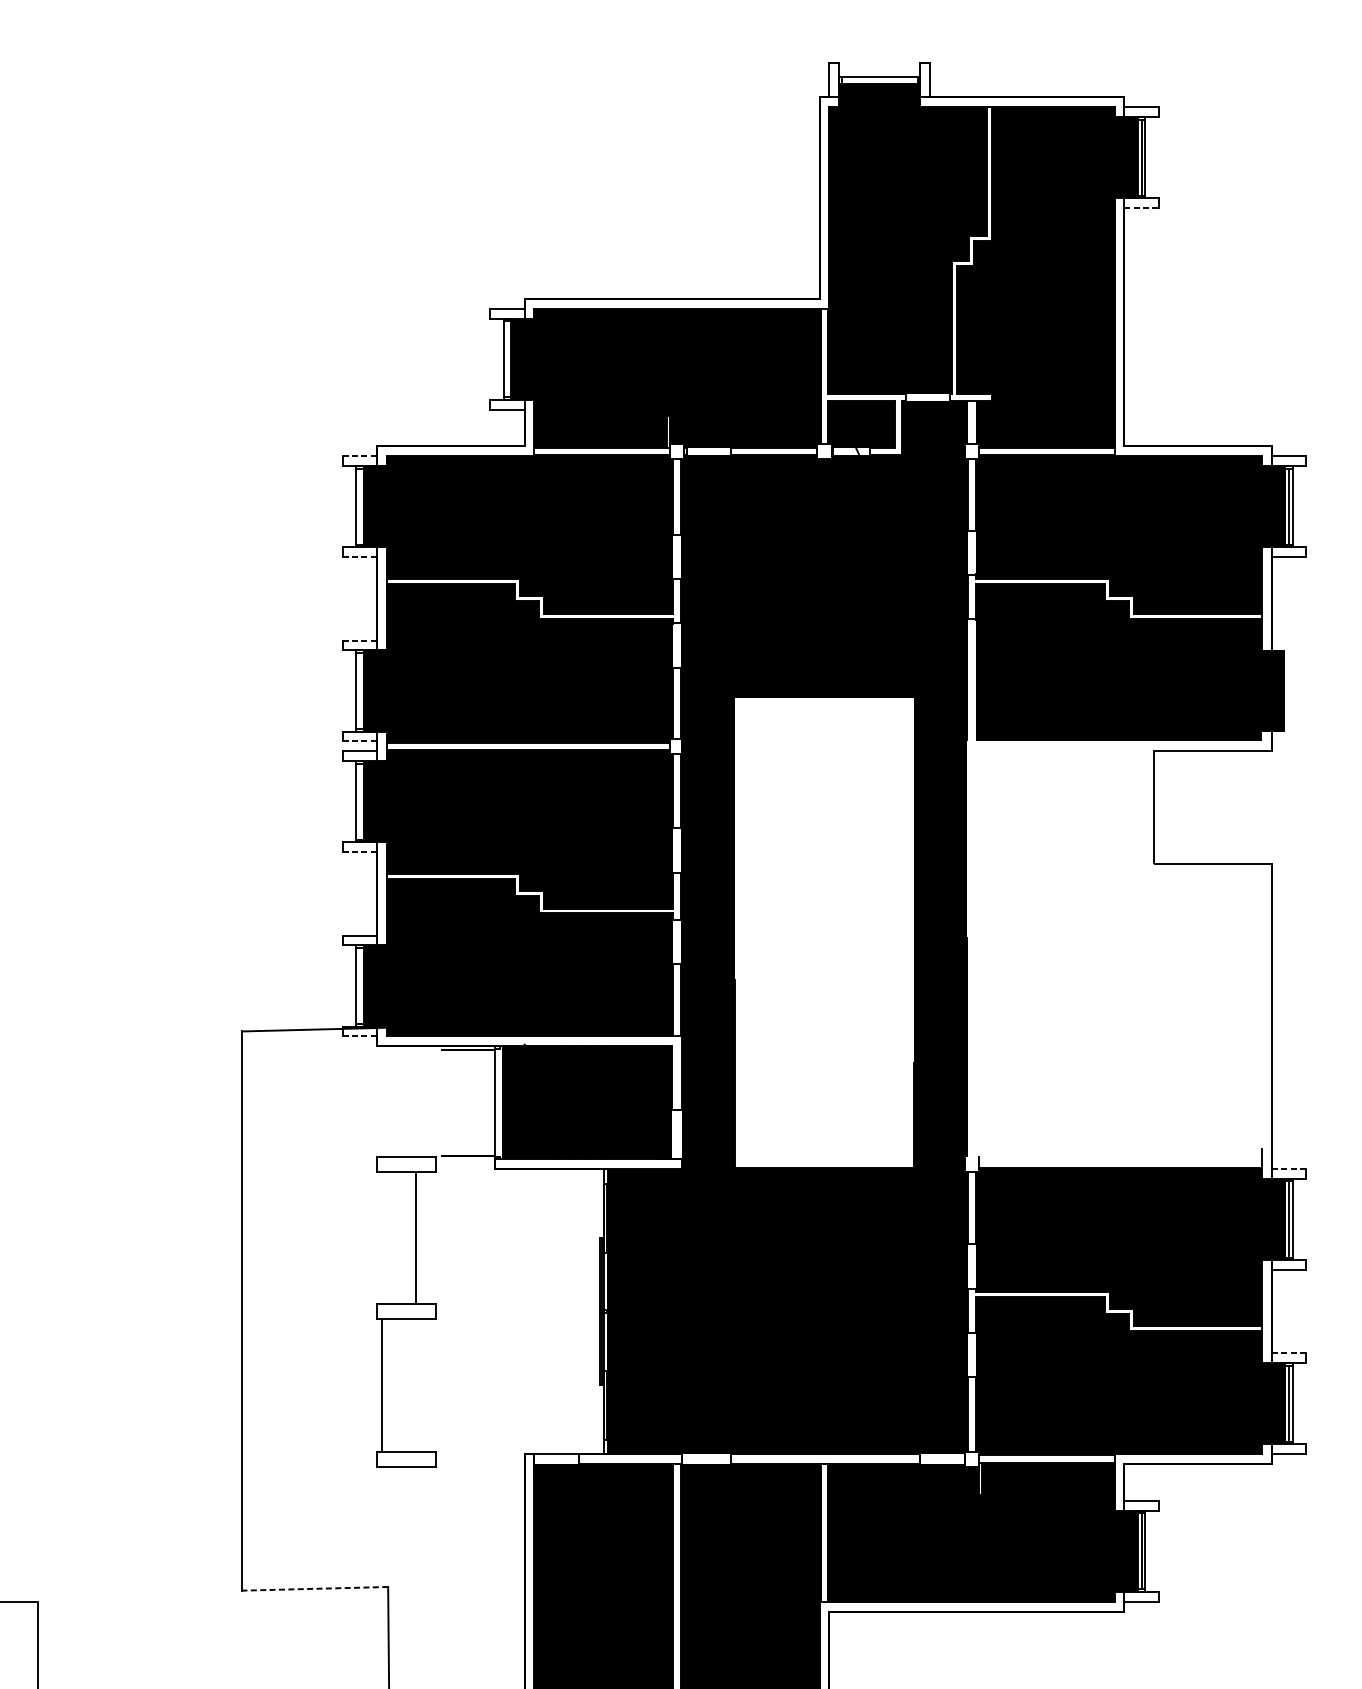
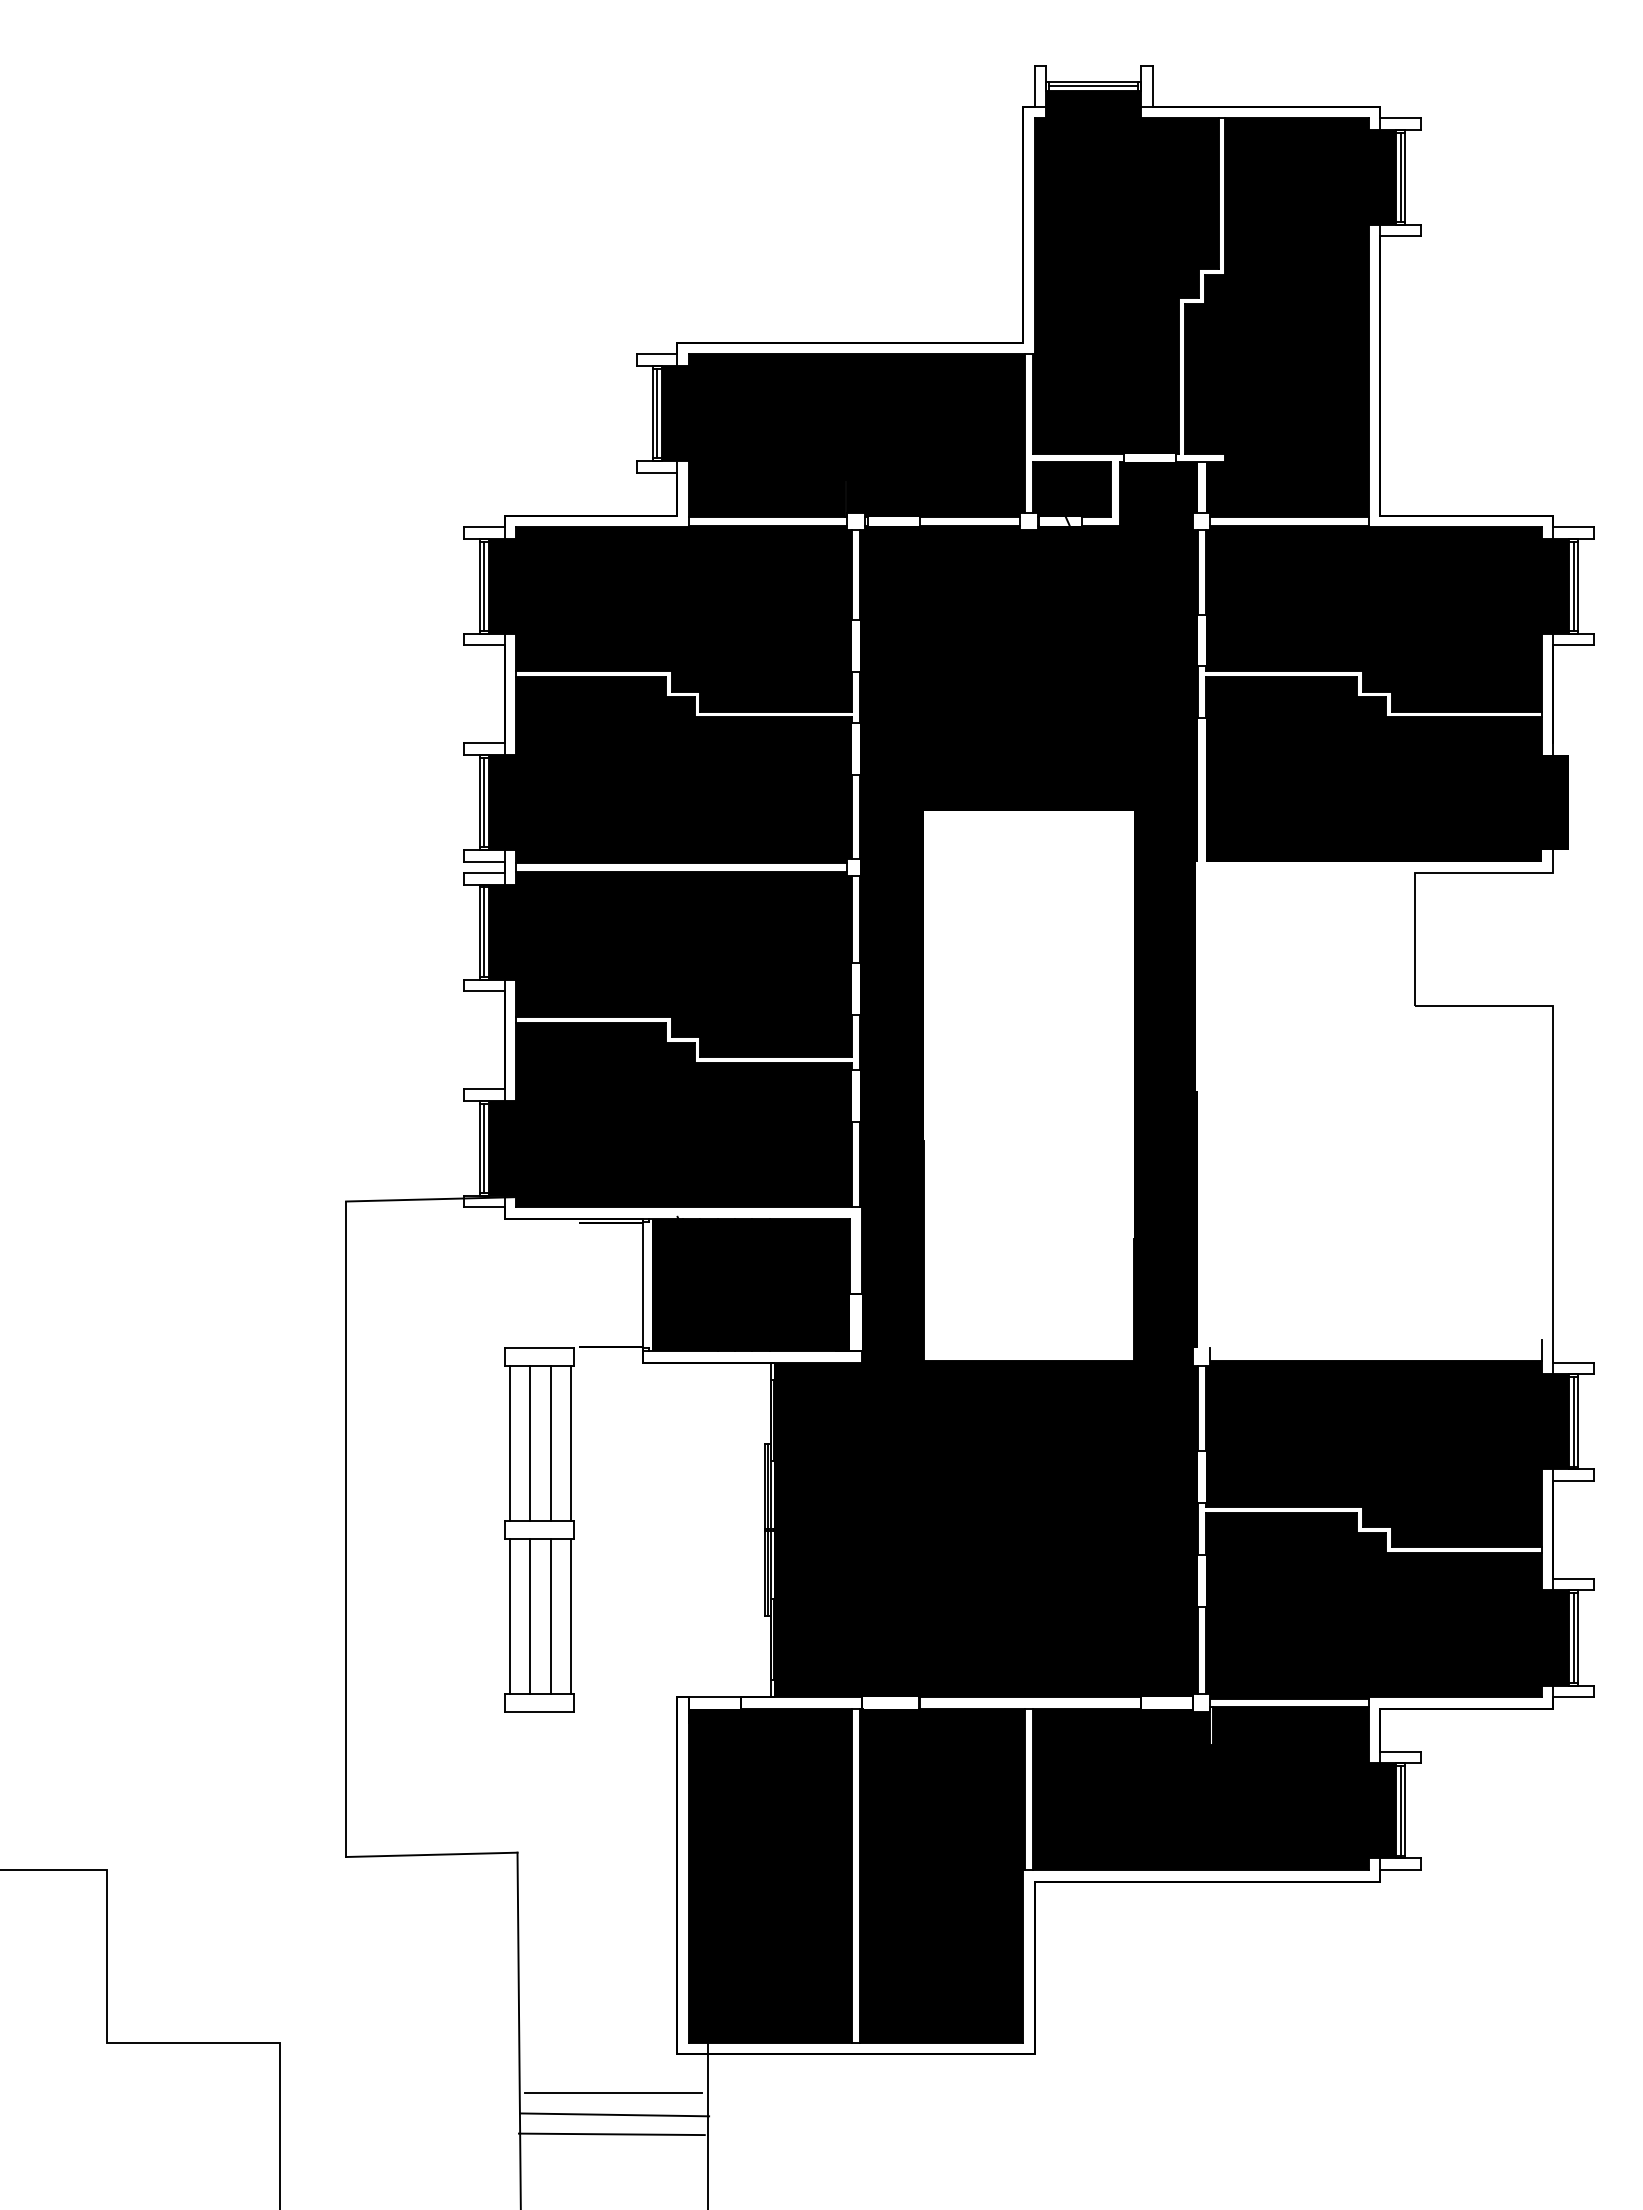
line: (879, 80) -> (1093, 86), added
line: (1142, 208) -> (1401, 236), dashed -> solid
line: (507, 359) -> (657, 413), added
line: (359, 456) -> (484, 527), dashed -> solid
line: (359, 506) -> (484, 586), added
line: (359, 557) -> (484, 645), dashed -> solid
line: (359, 640) -> (484, 743), dashed -> solid
line: (359, 691) -> (484, 802), added
line: (359, 741) -> (484, 861), dashed -> solid
line: (359, 801) -> (484, 931), added
line: (359, 852) -> (484, 991), dashed -> solid
line: (359, 985) -> (484, 1147), added
line: (359, 1036) -> (484, 1207), dashed -> solid
line: (1289, 1168) -> (1574, 1362), dashed -> solid
line: (382, 1237) -> (510, 1443), added
line: (399, 1237) -> (530, 1443), added
line: (433, 1237) -> (570, 1443), added
line: (1289, 1353) -> (1574, 1578), dashed -> solid
line: (399, 1385) -> (530, 1616), added
line: (416, 1385) -> (550, 1616), added
line: (433, 1385) -> (570, 1616), added
line: (314, 1588) -> (431, 1854), dashed -> solid

